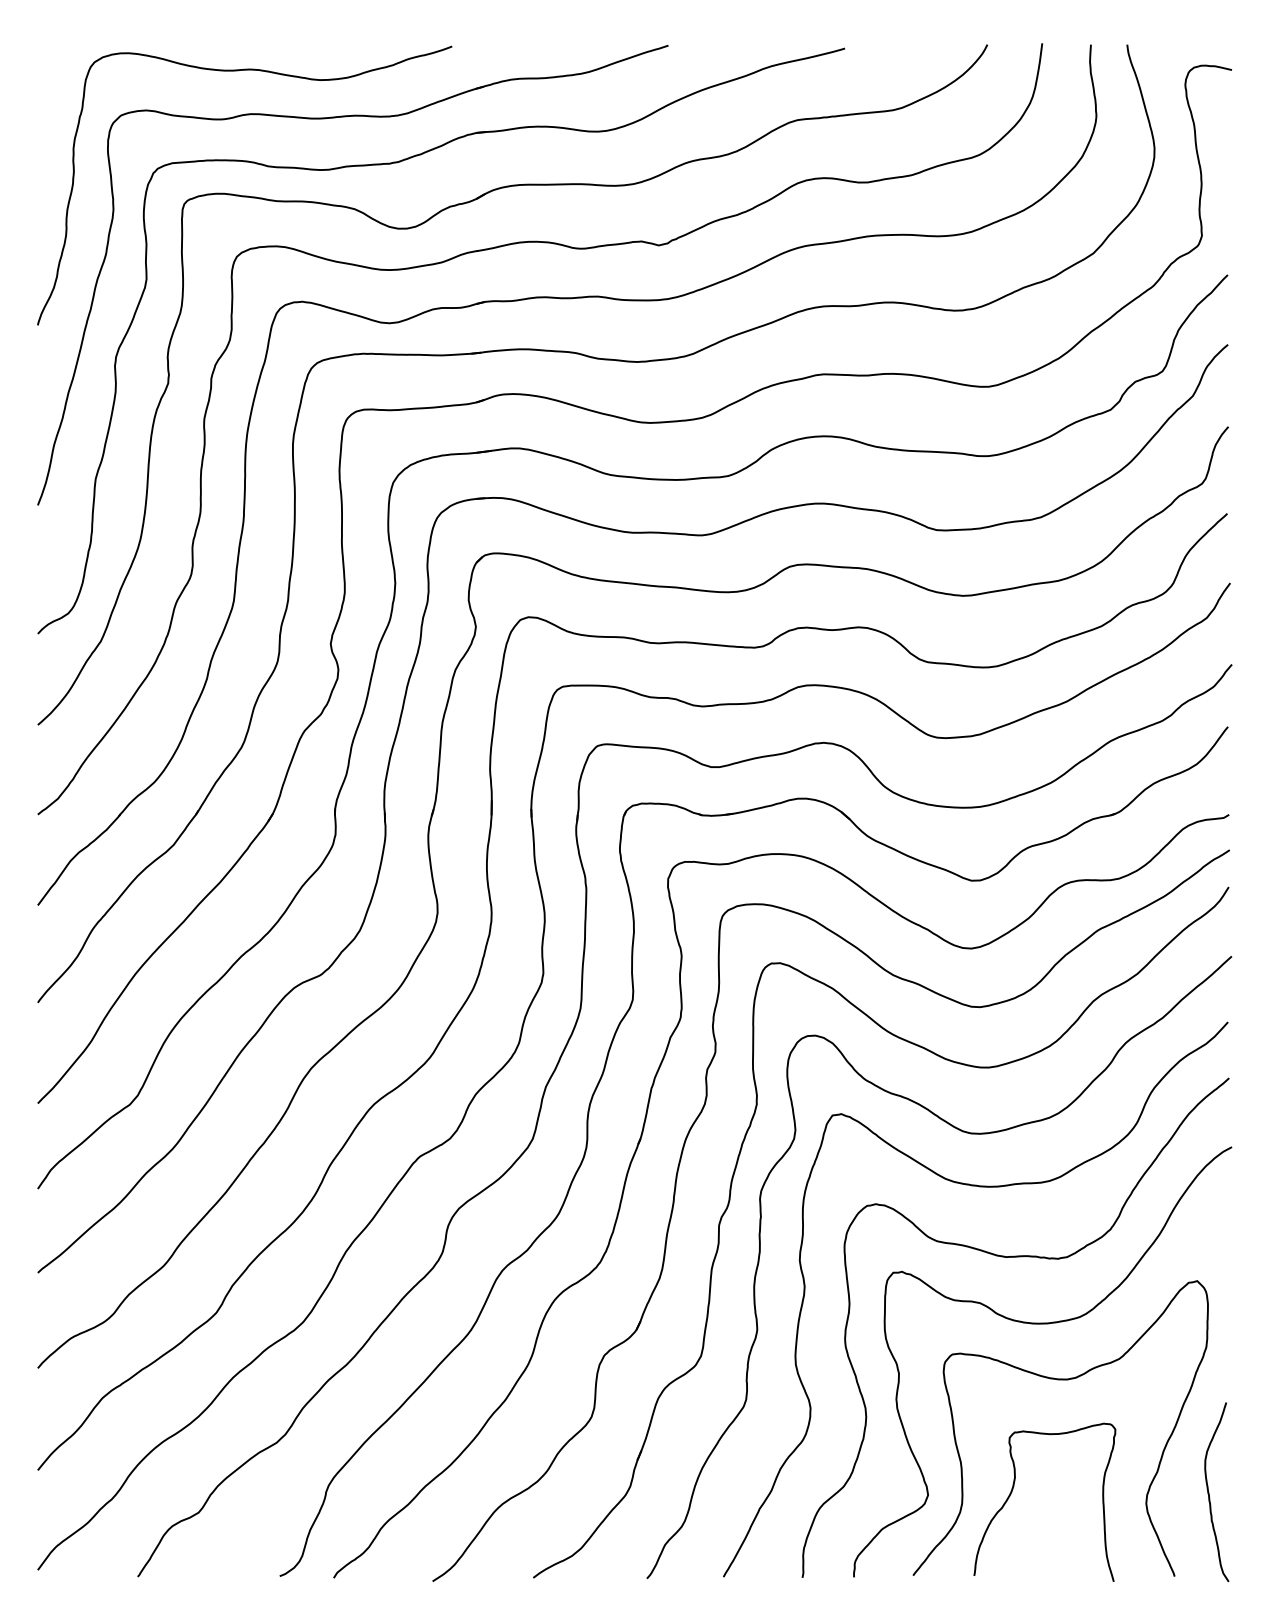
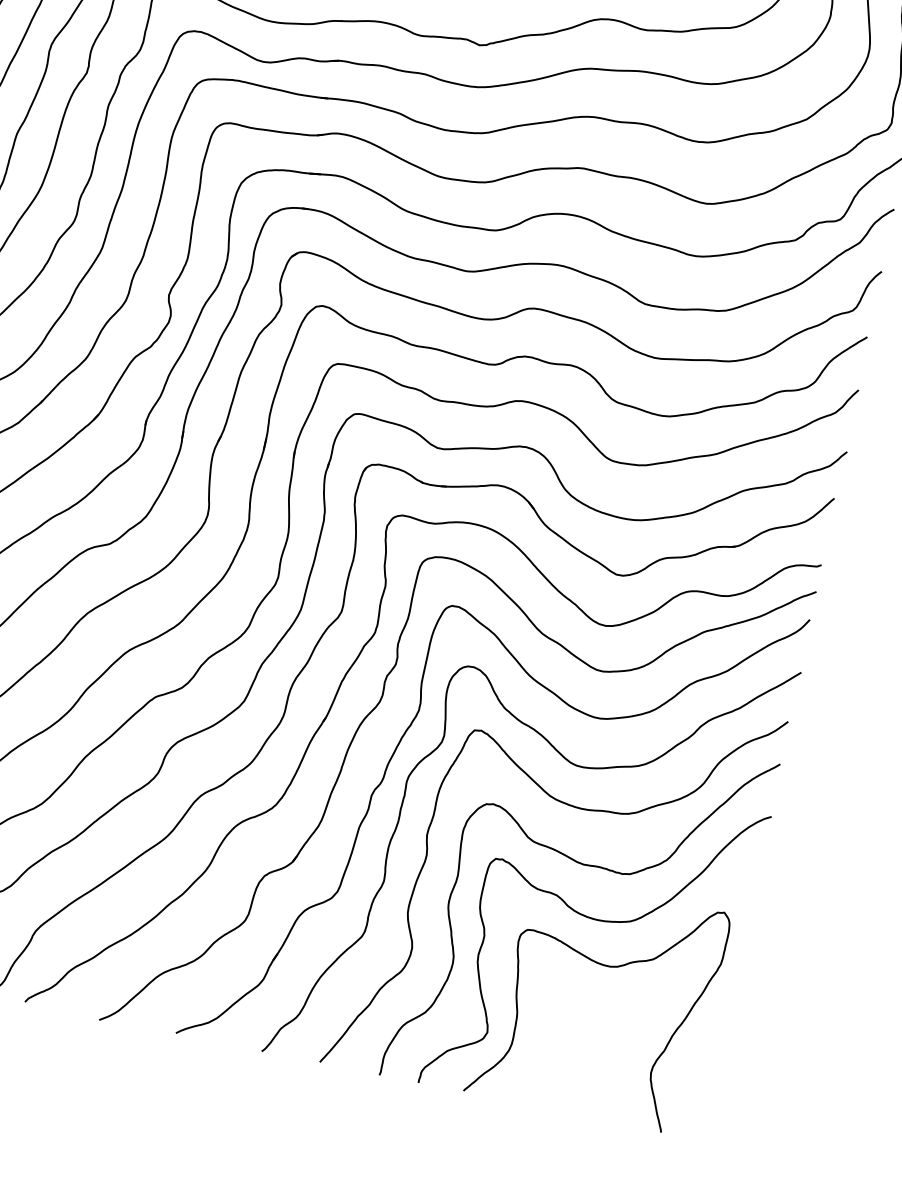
curve: (1013, 1489) -> (552, 1041), removed
curve: (1209, 1492) -> (700, 1074), removed

